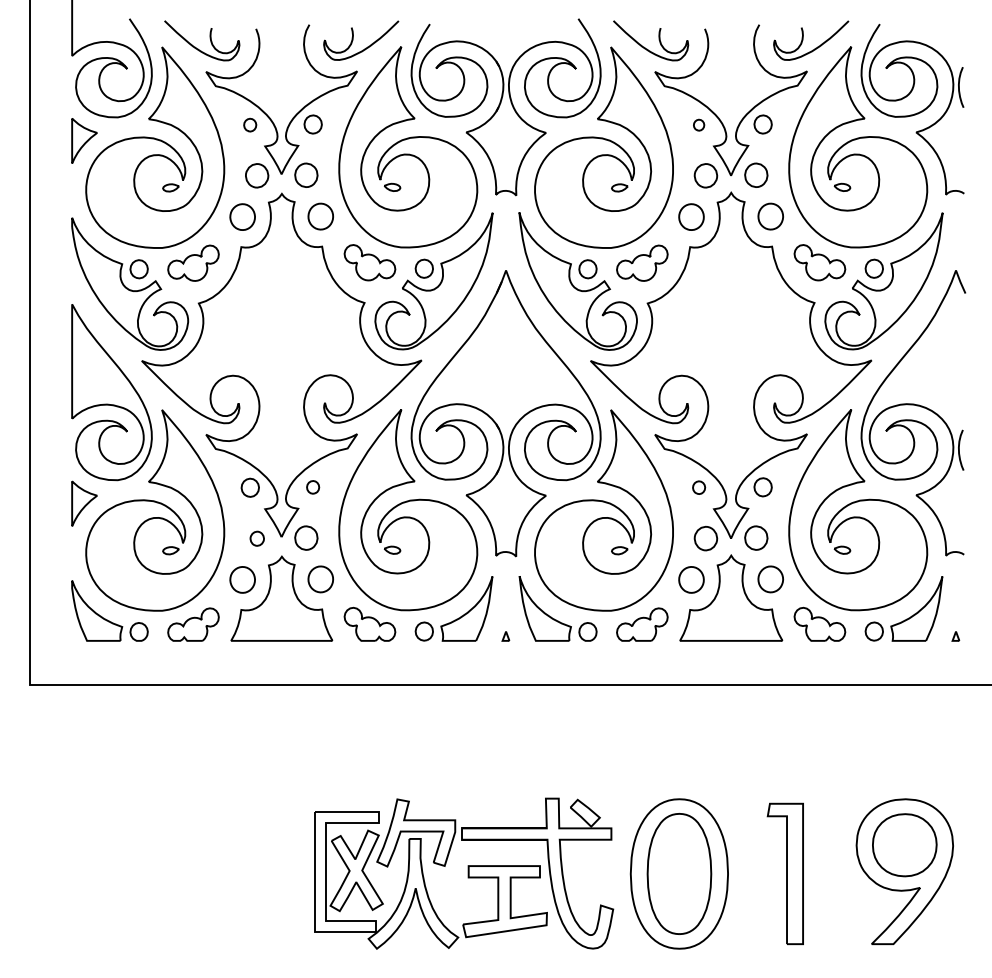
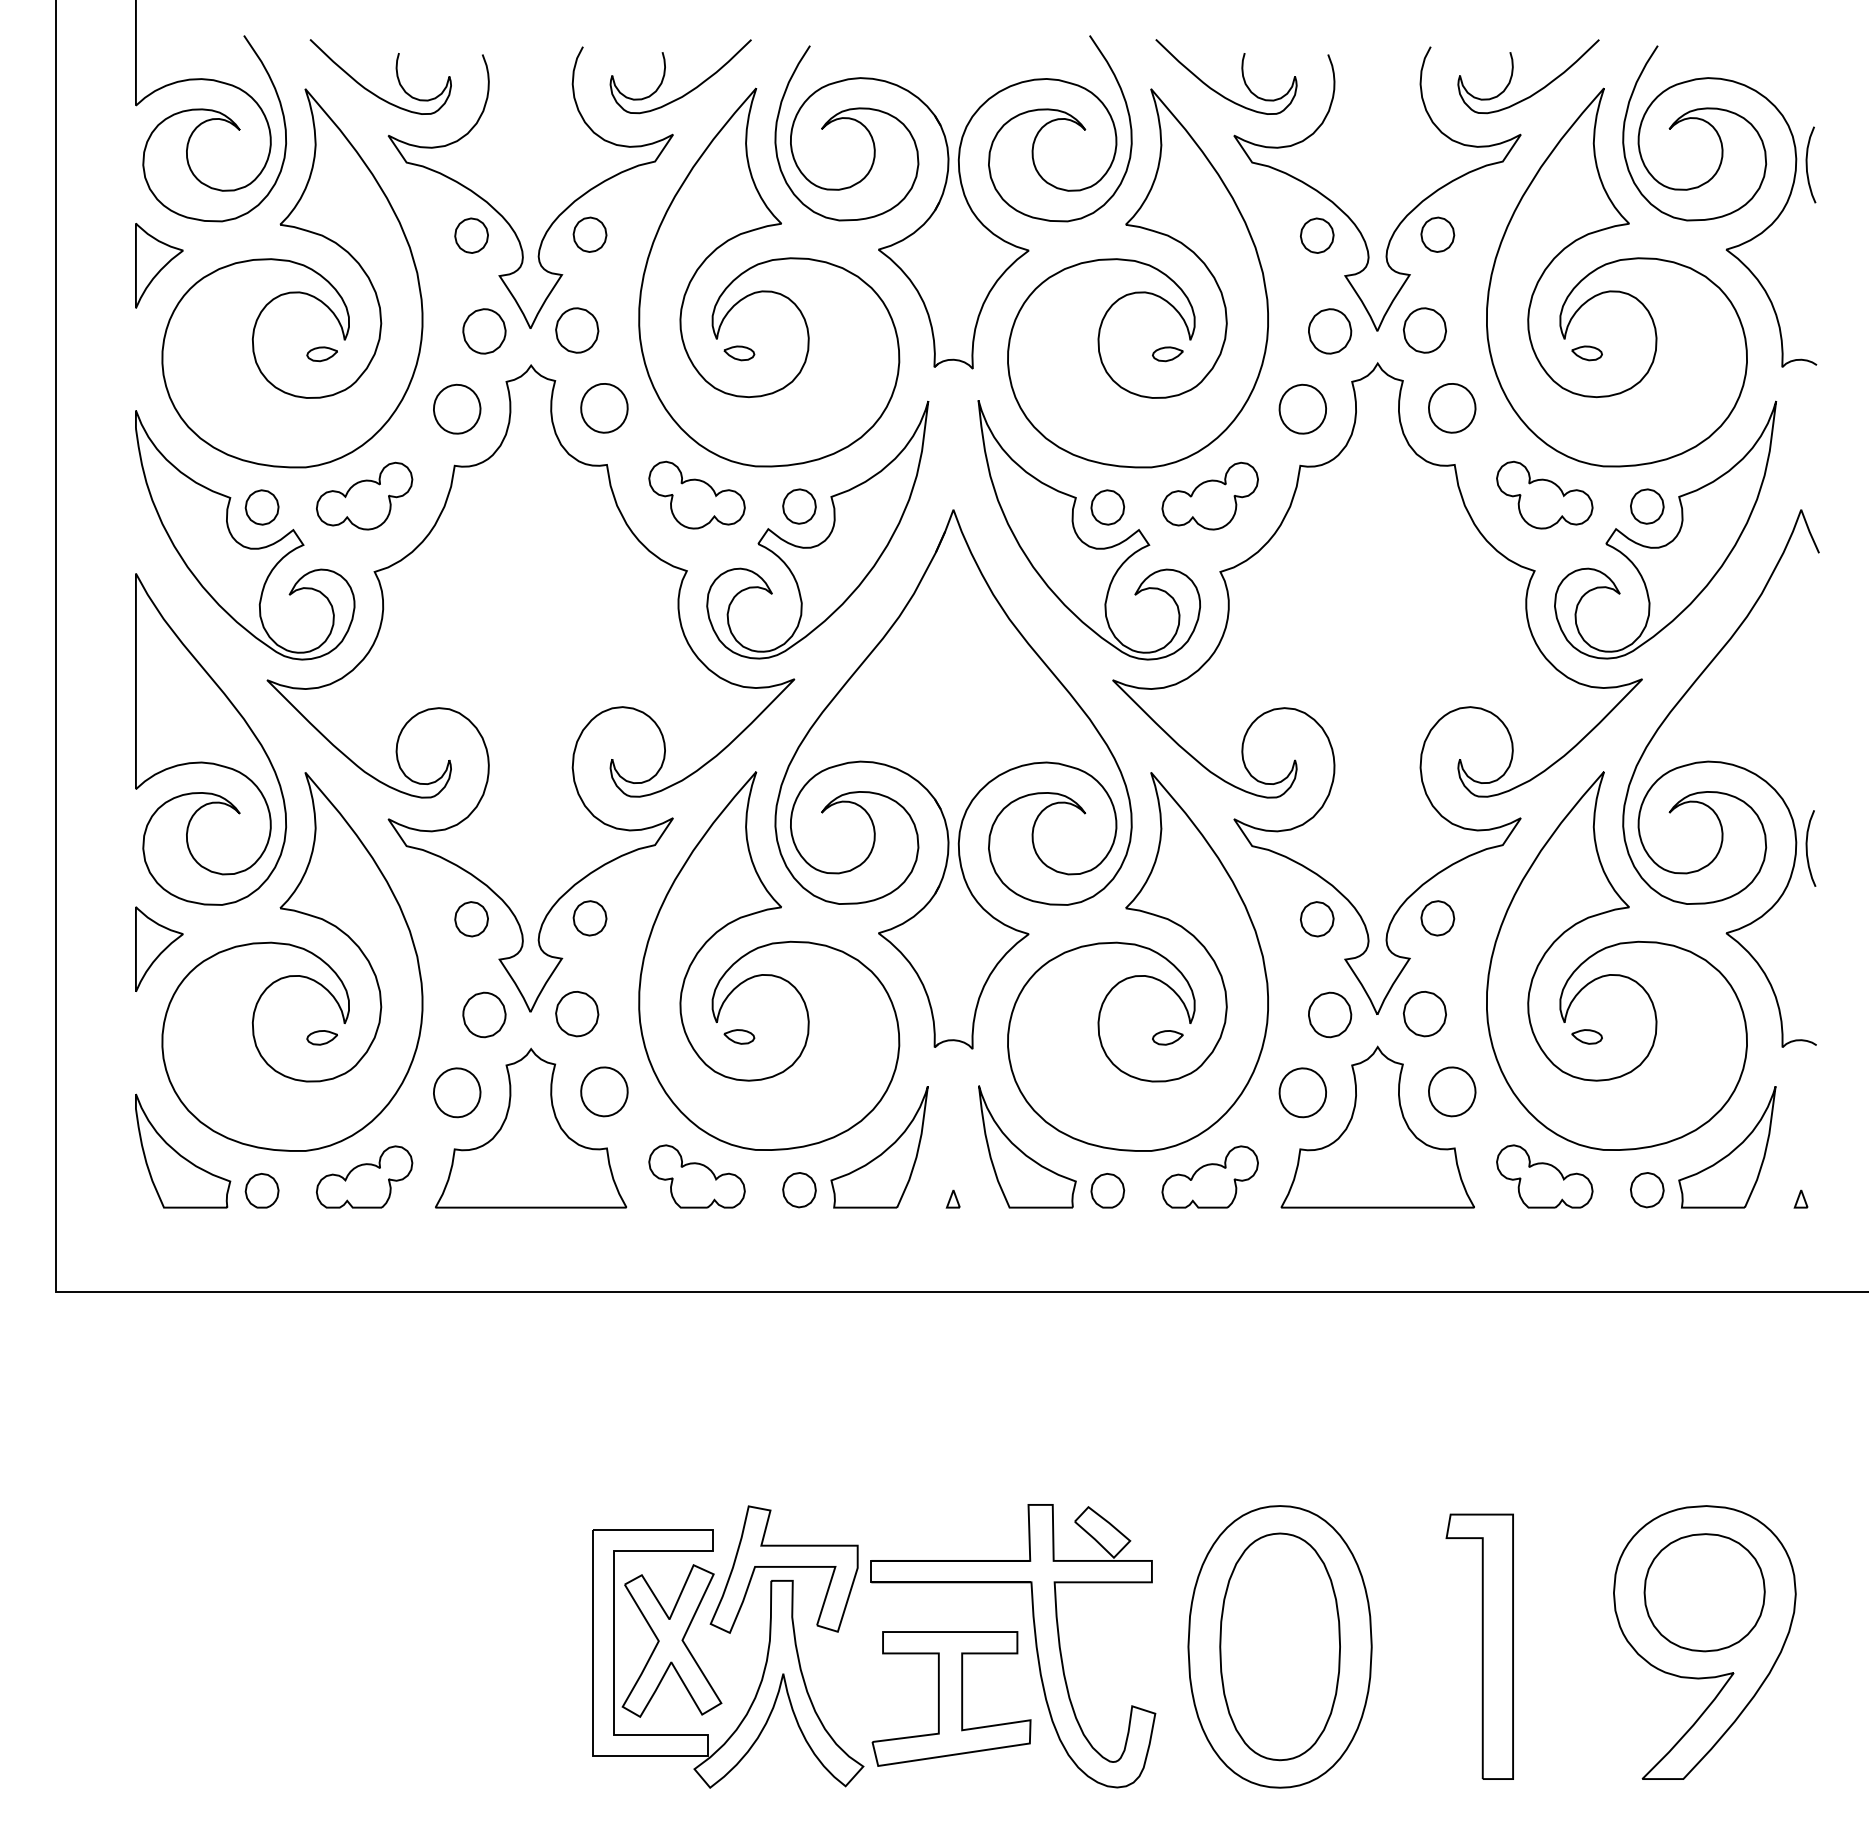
part: (249, 125) -> (470, 236), size x1.43
part: (698, 125) -> (1316, 236), size x1.67
part: (312, 487) -> (588, 918), size x1.43
part: (698, 487) -> (1316, 918), size x1.43
part: (257, 538) -> (485, 1014), size x1.67

